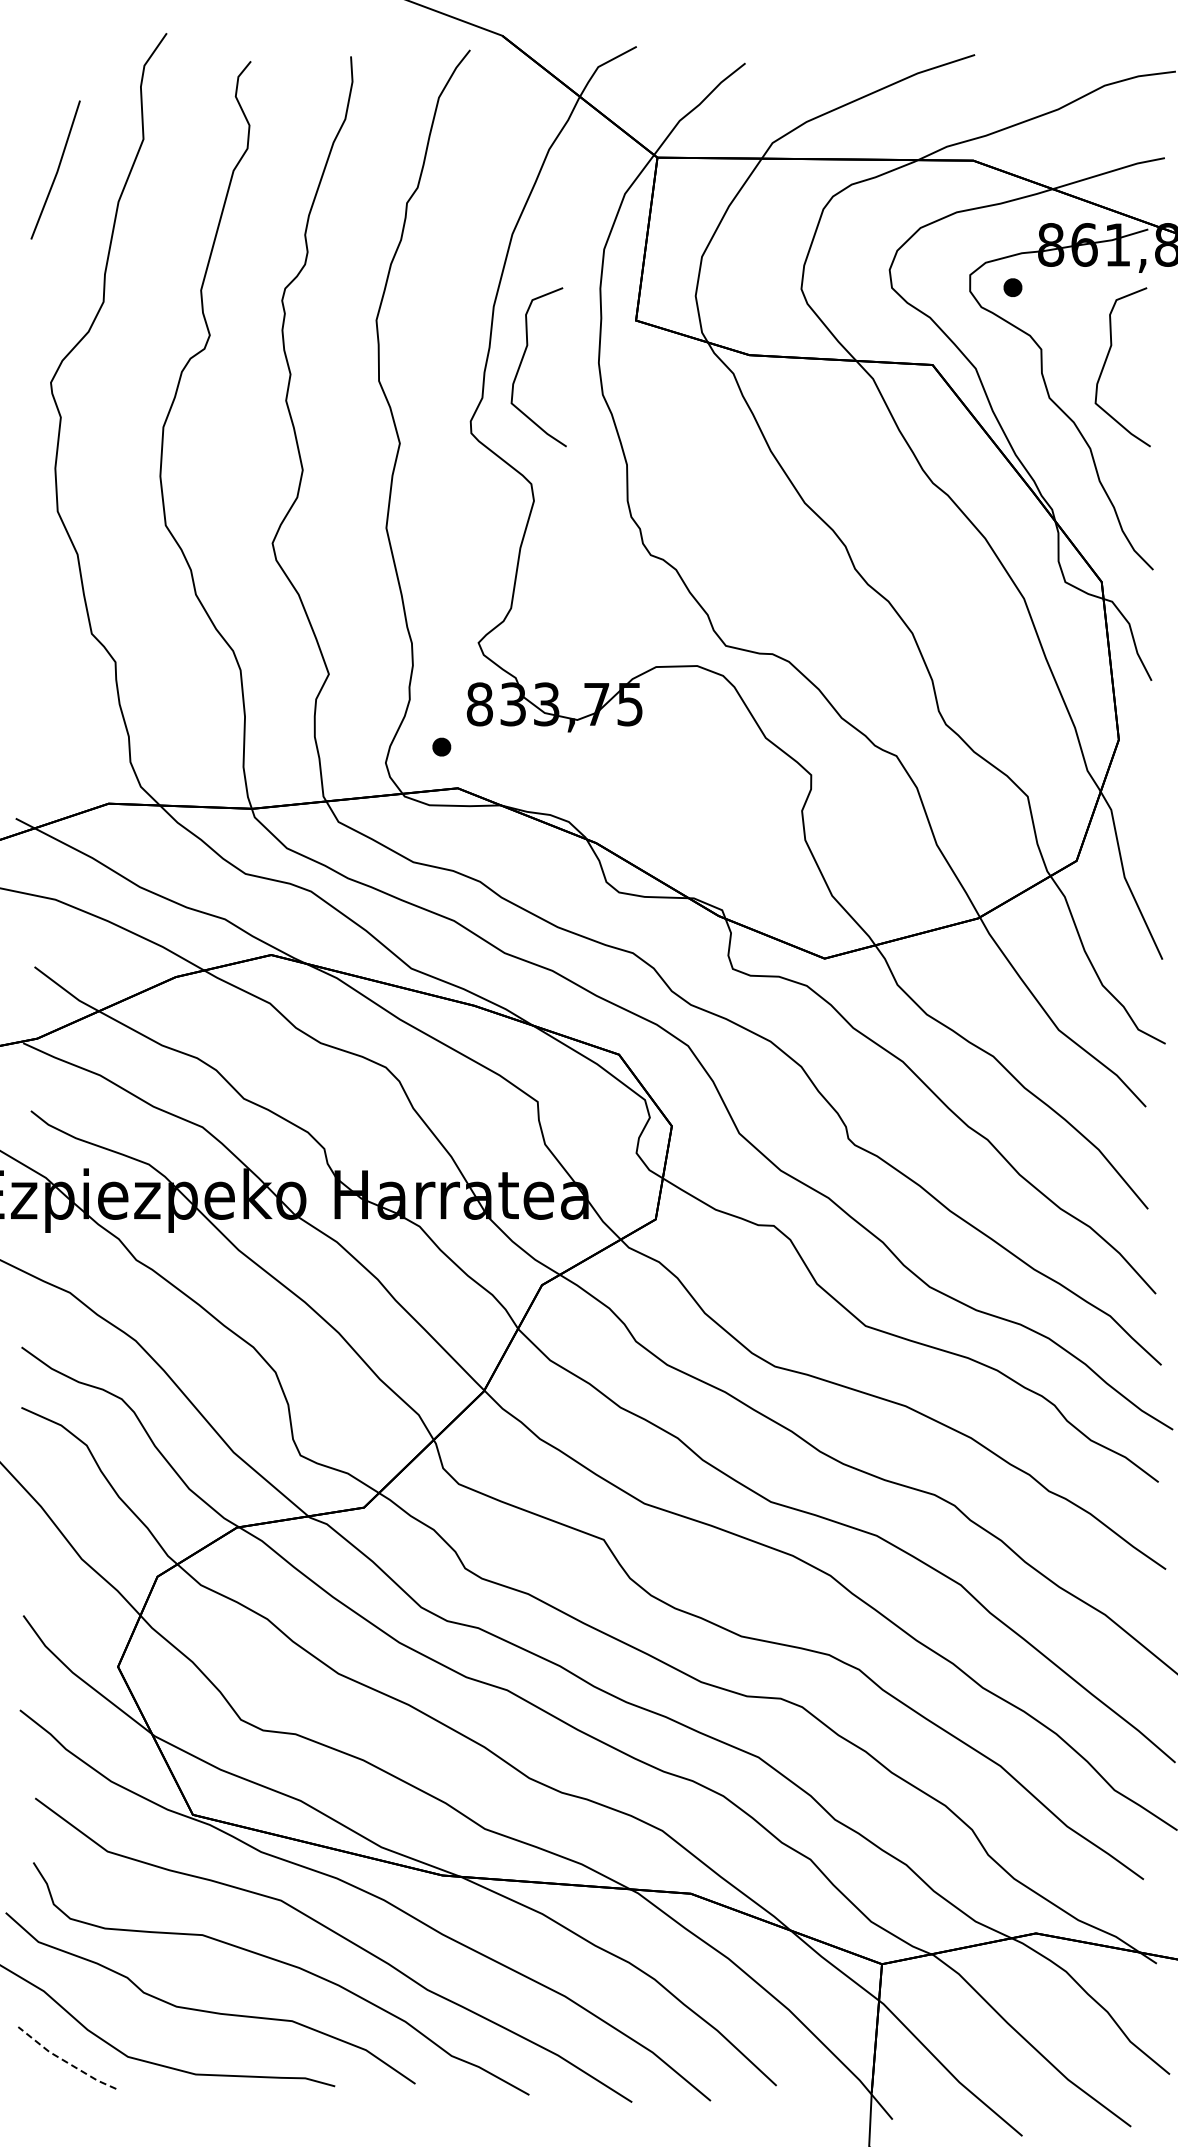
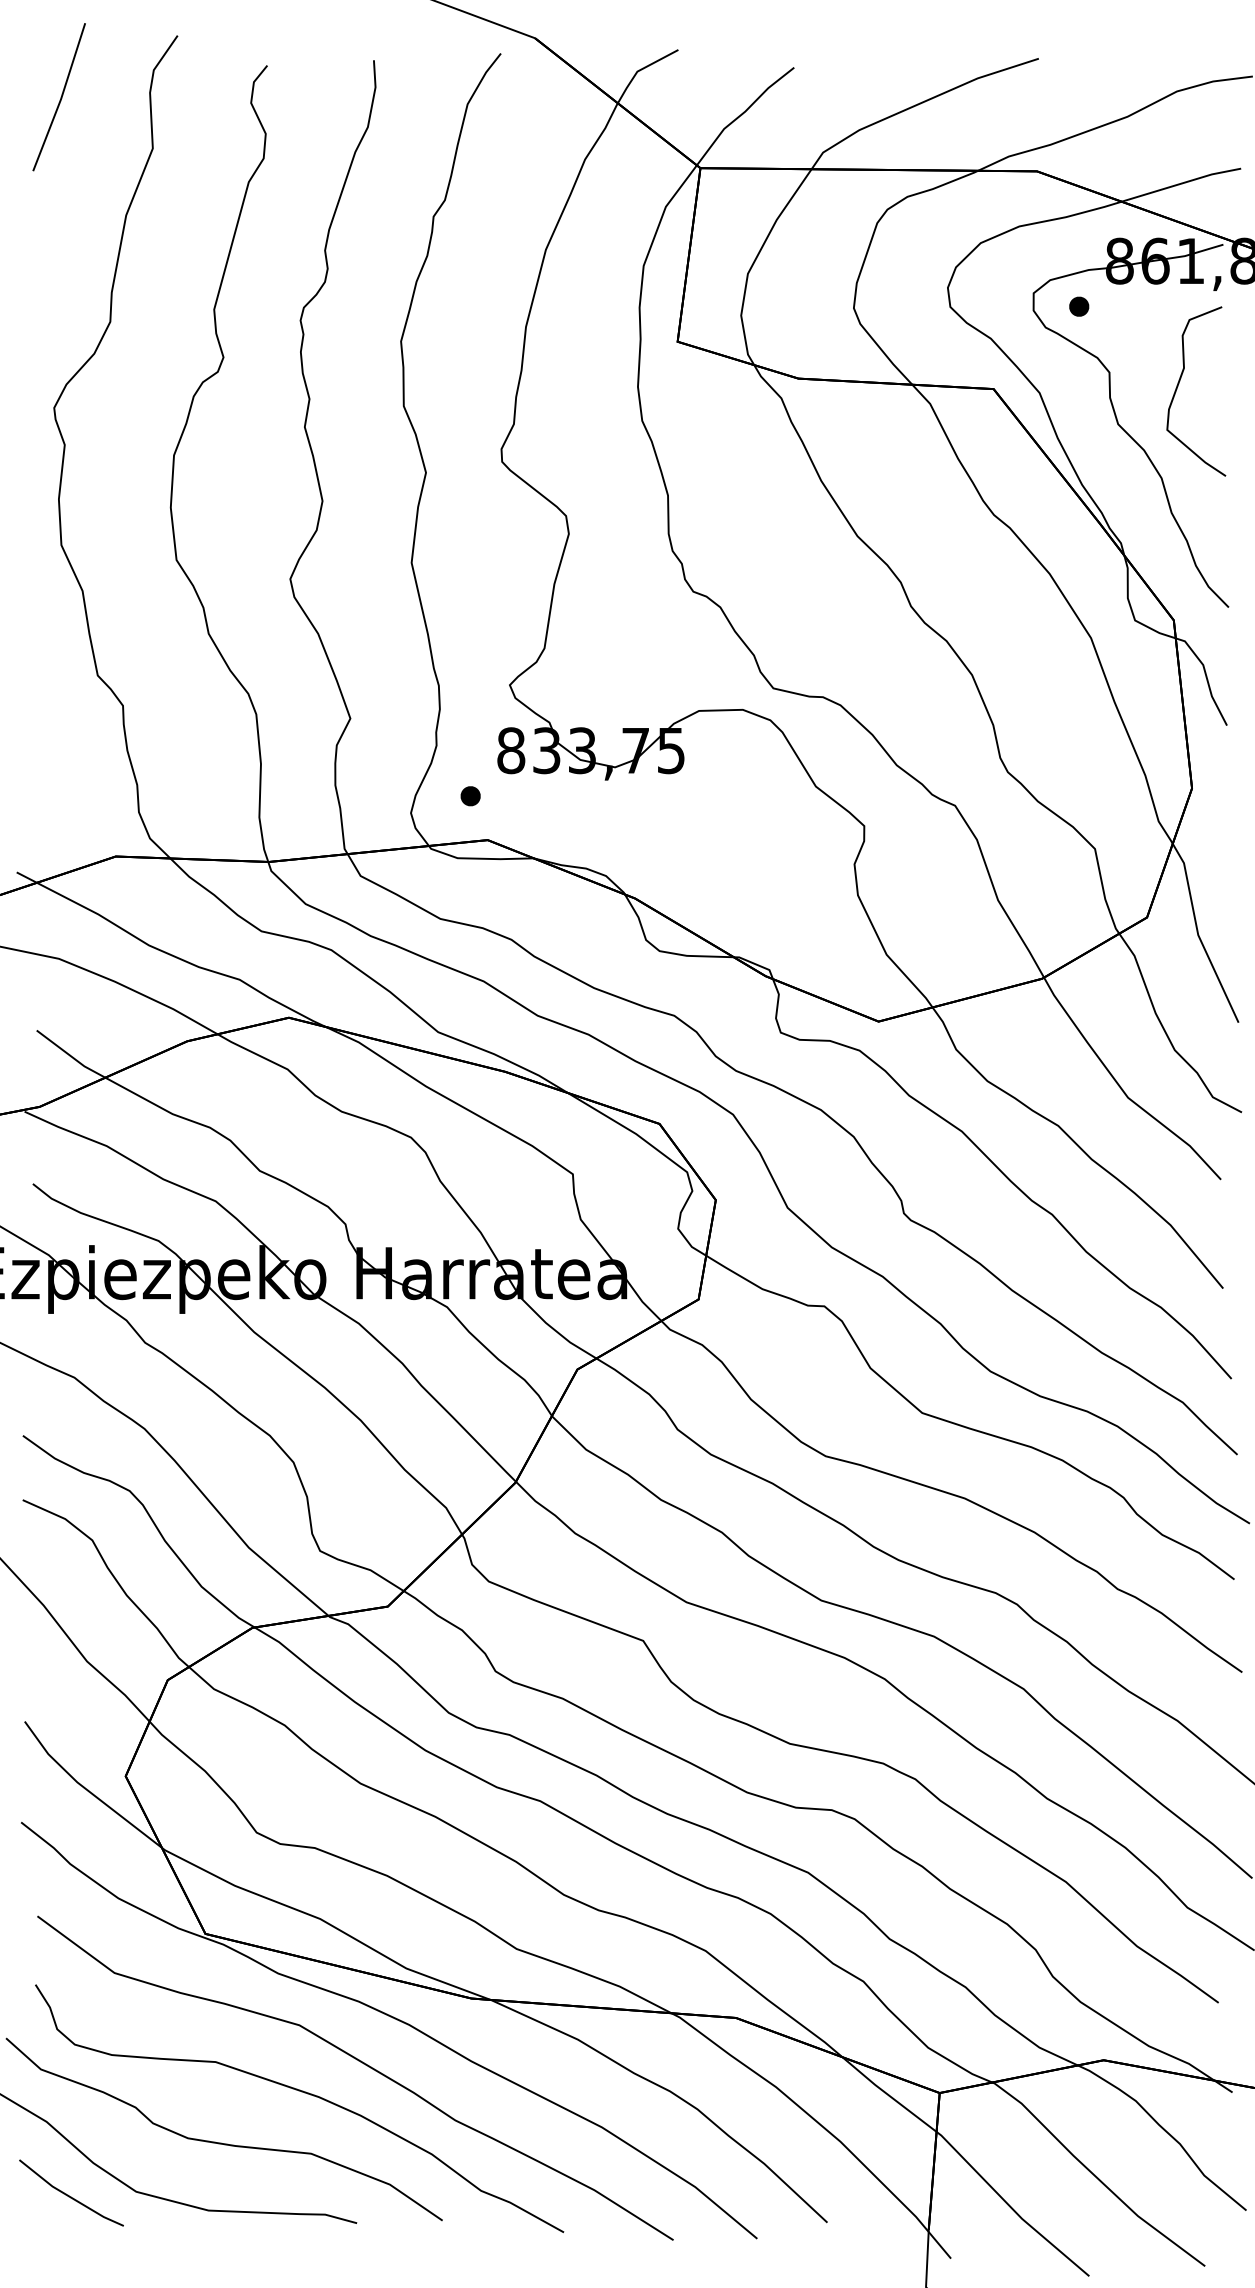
line: (56, 170) -> (60, 97), moved
curve: (523, 359) -> (557, 383), removed
line: (64, 2061) -> (68, 2196), dashed -> solid

